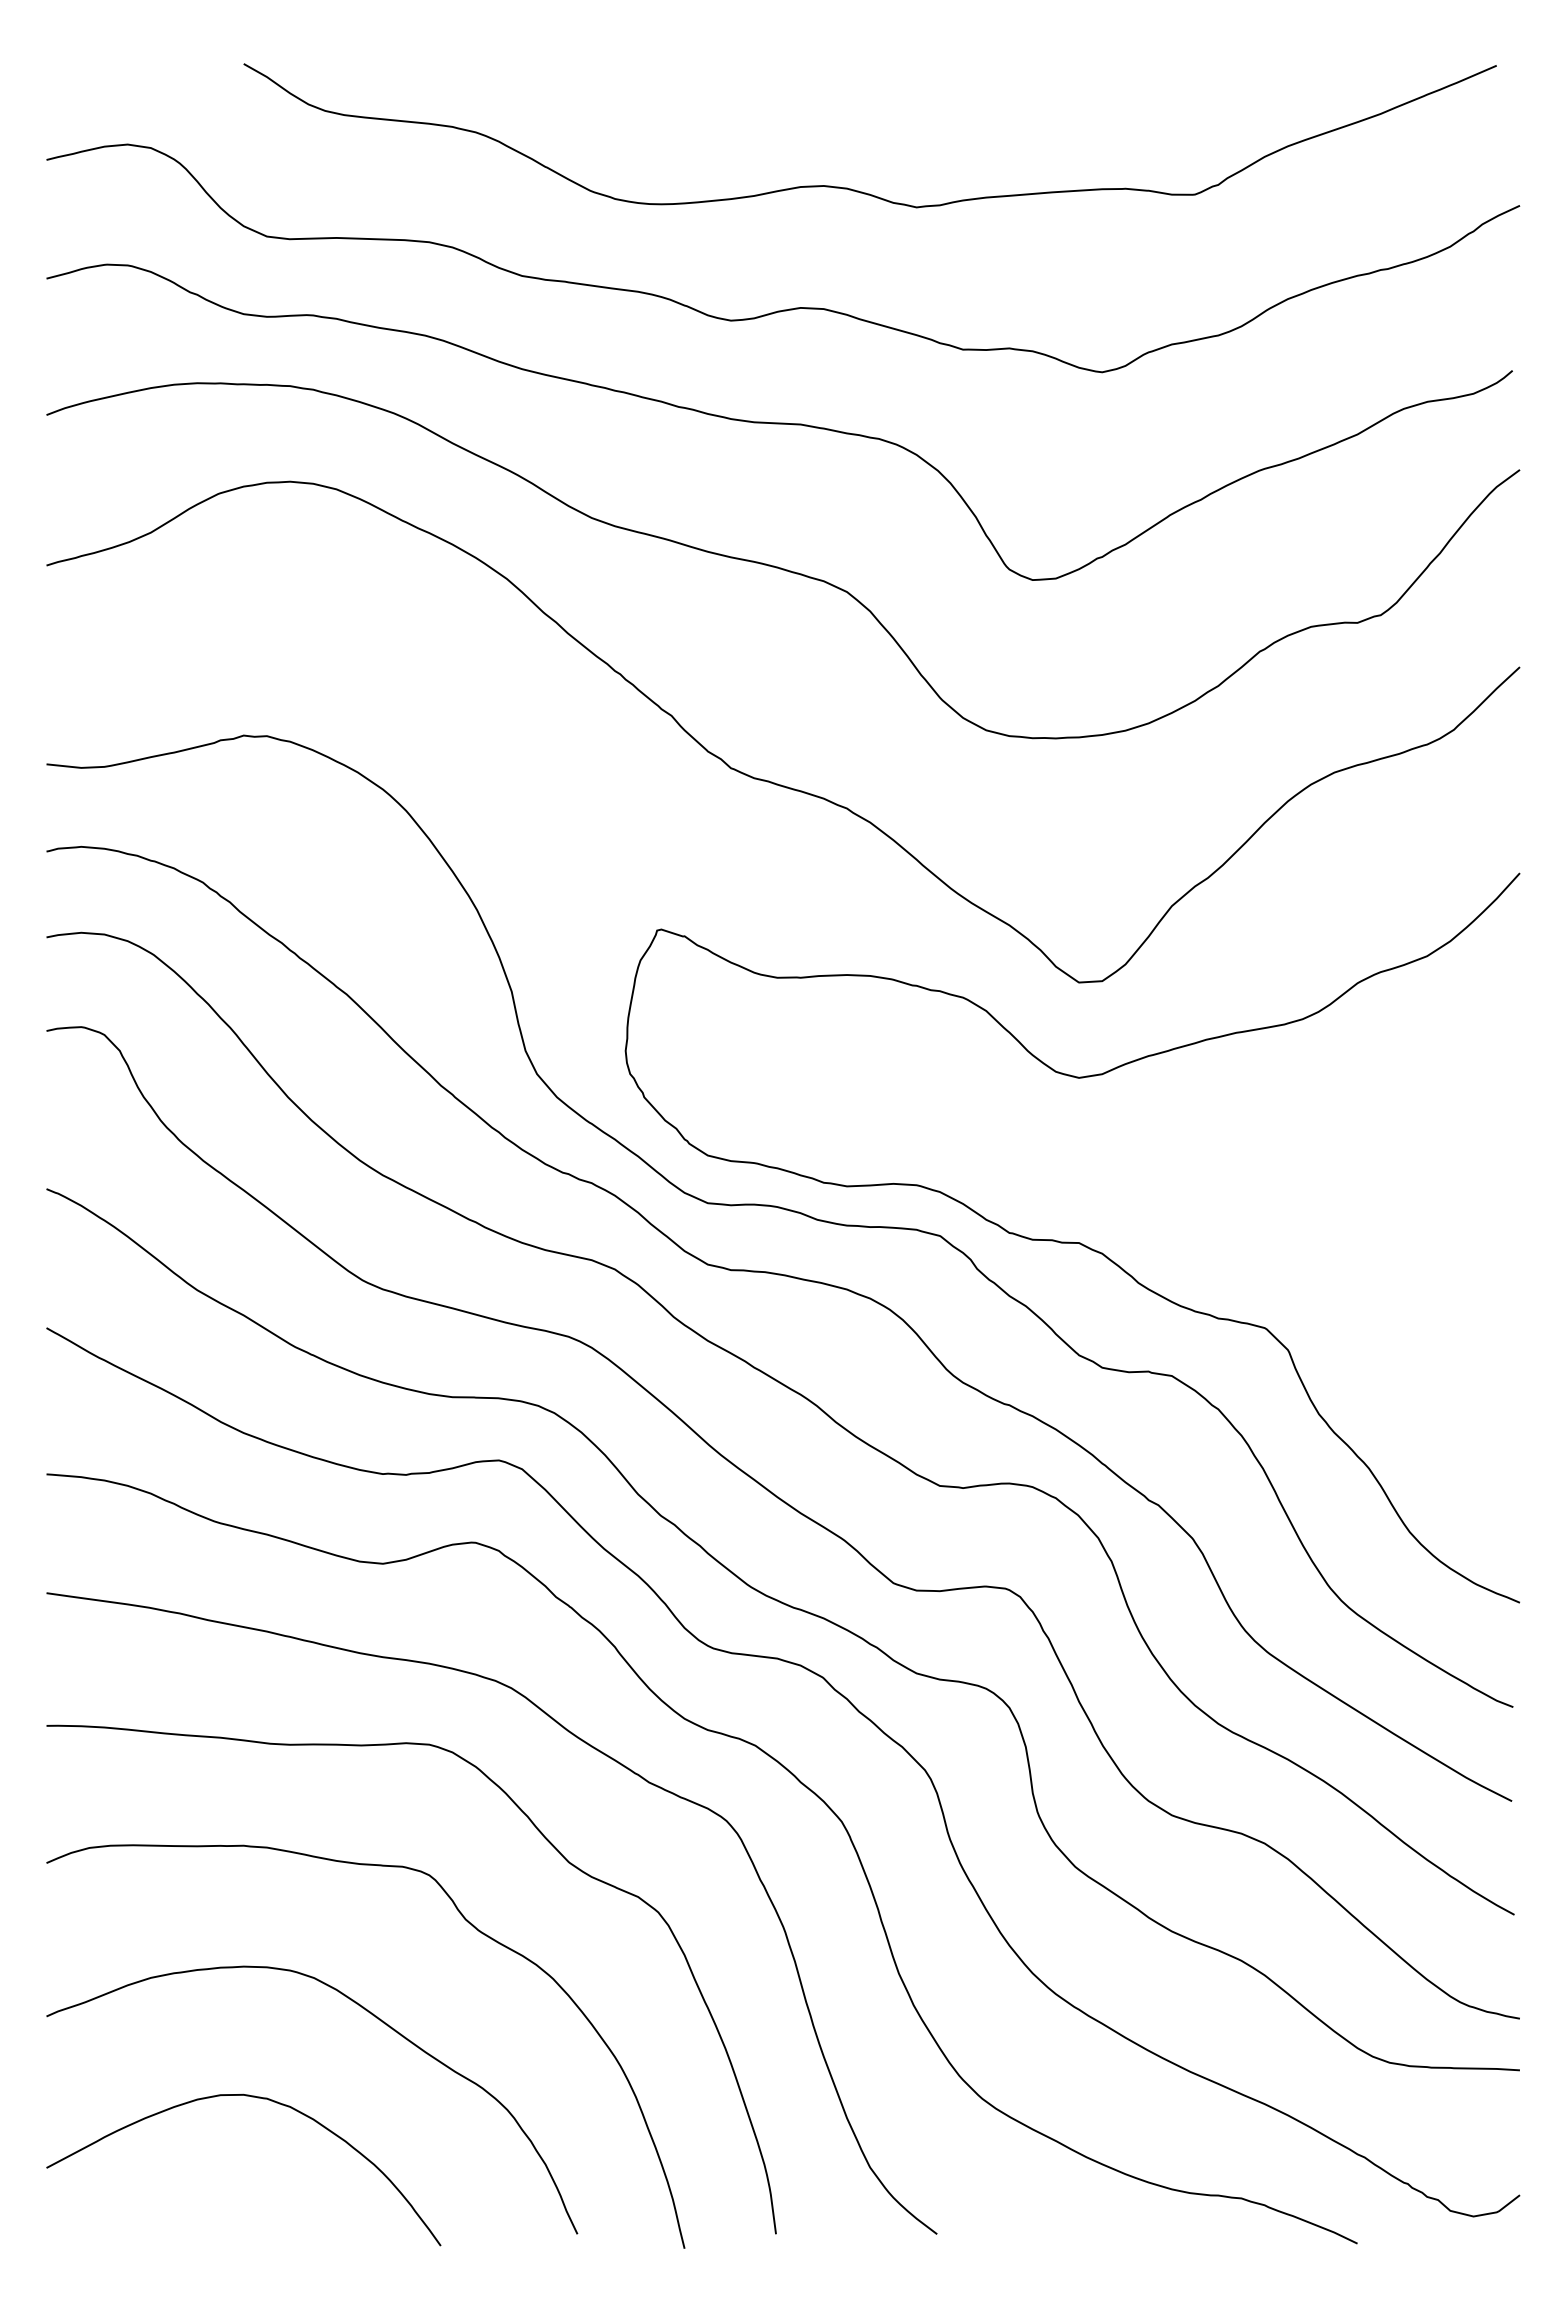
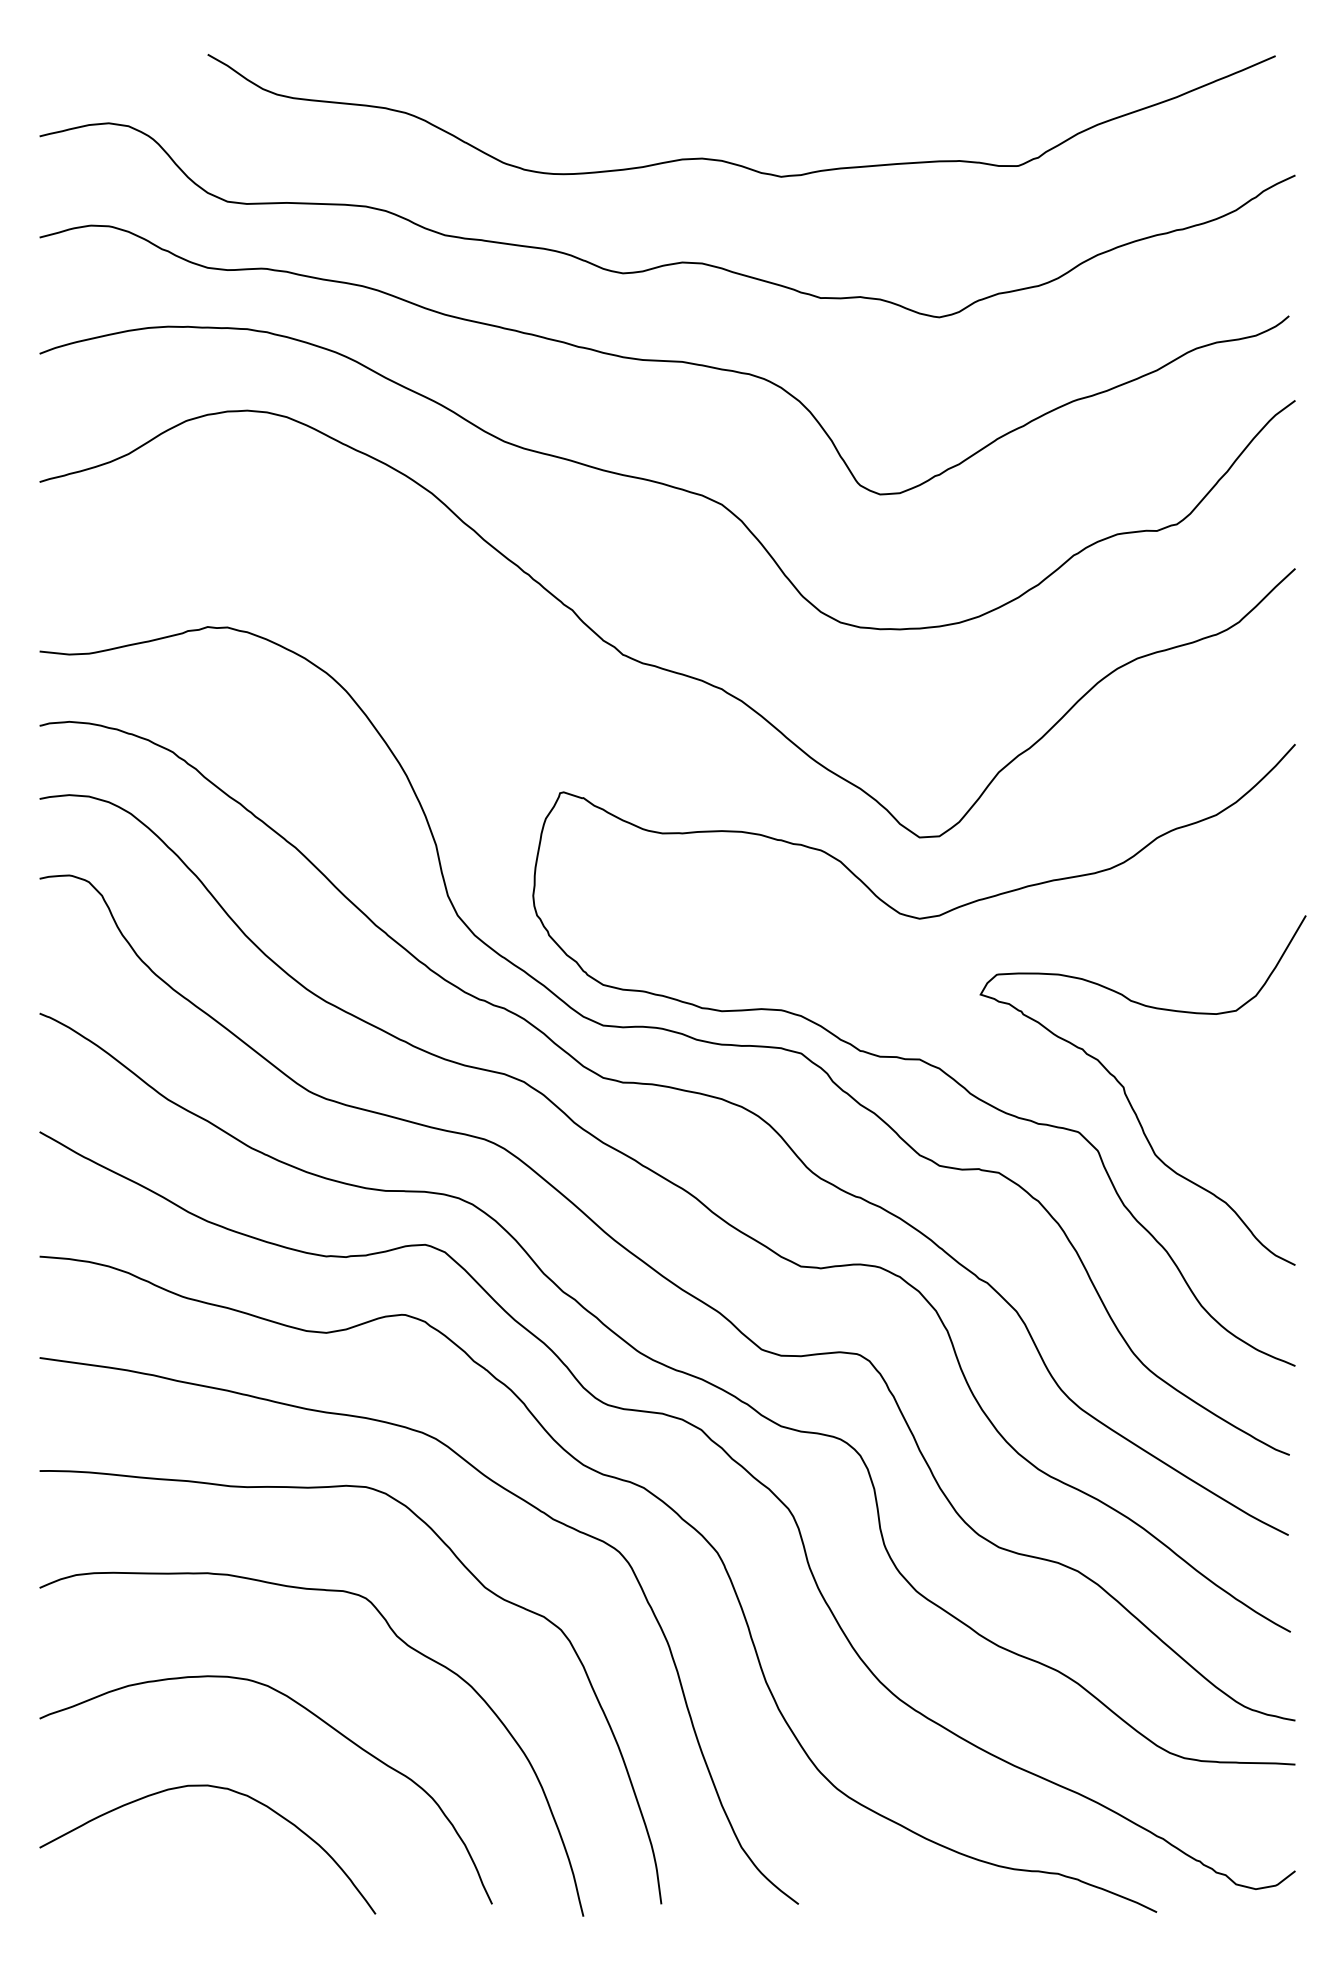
curve: (1323, 1287) -> (1128, 1097), added

